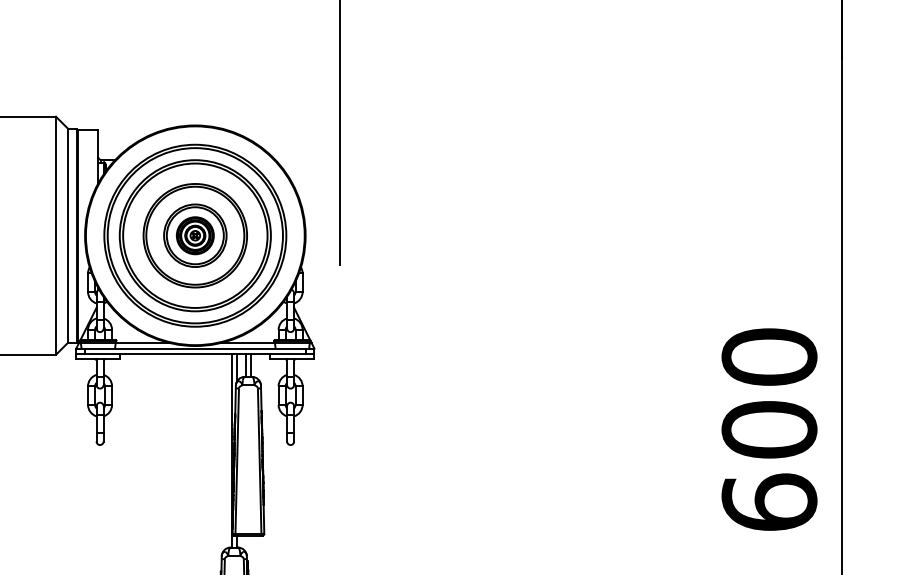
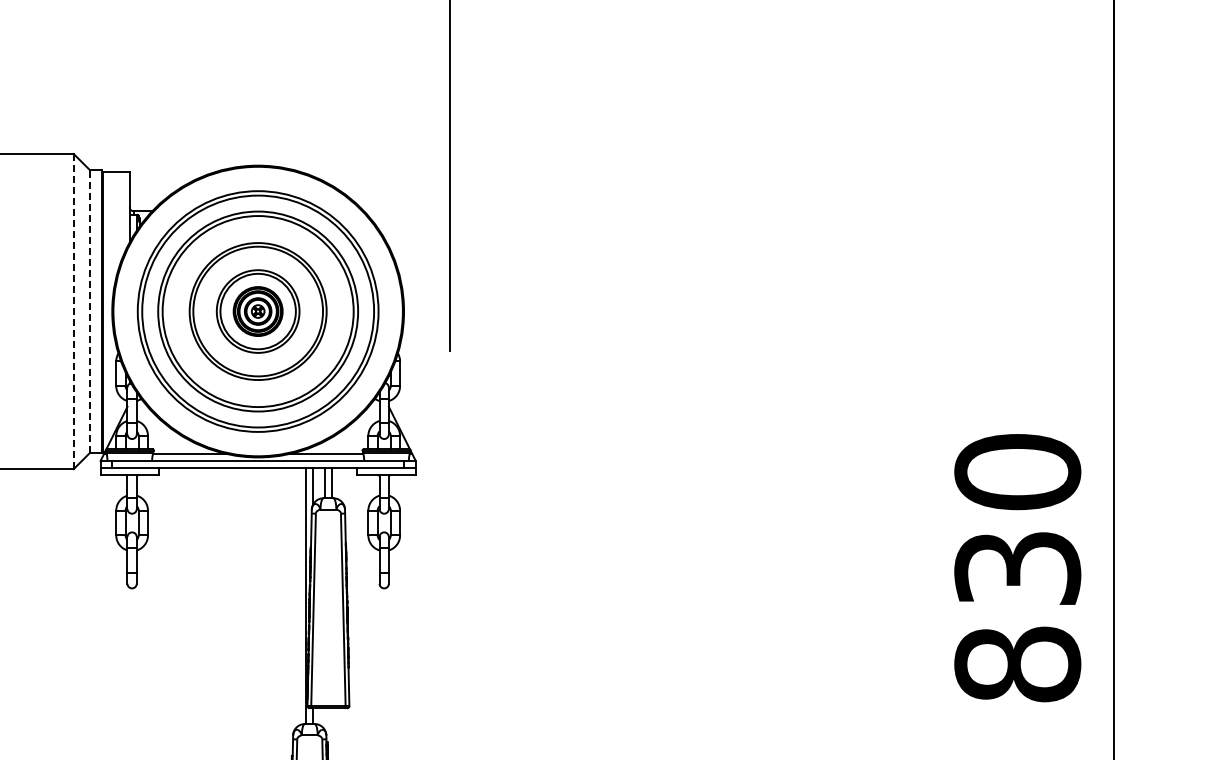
line: (55, 235) -> (73, 311), solid -> dashed
line: (68, 235) -> (90, 311), solid -> dashed
text: (769, 466) -> (1017, 616), 600 -> 830

